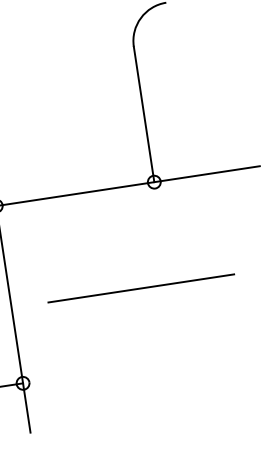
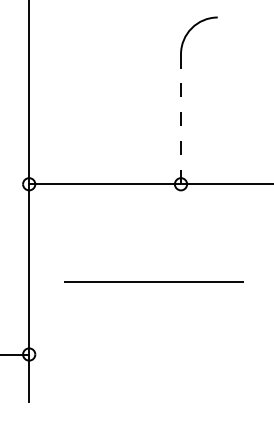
line: (144, 114) -> (181, 119), solid -> dashed

